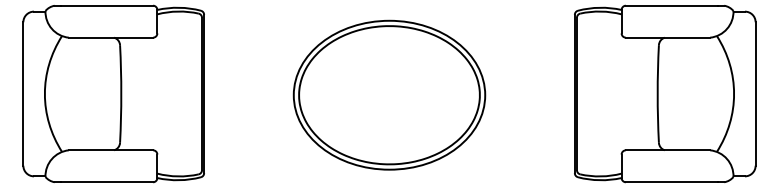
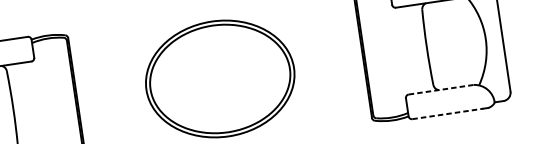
line: (668, 150) -> (441, 89), solid -> dashed
line: (672, 182) -> (448, 114), solid -> dashed

